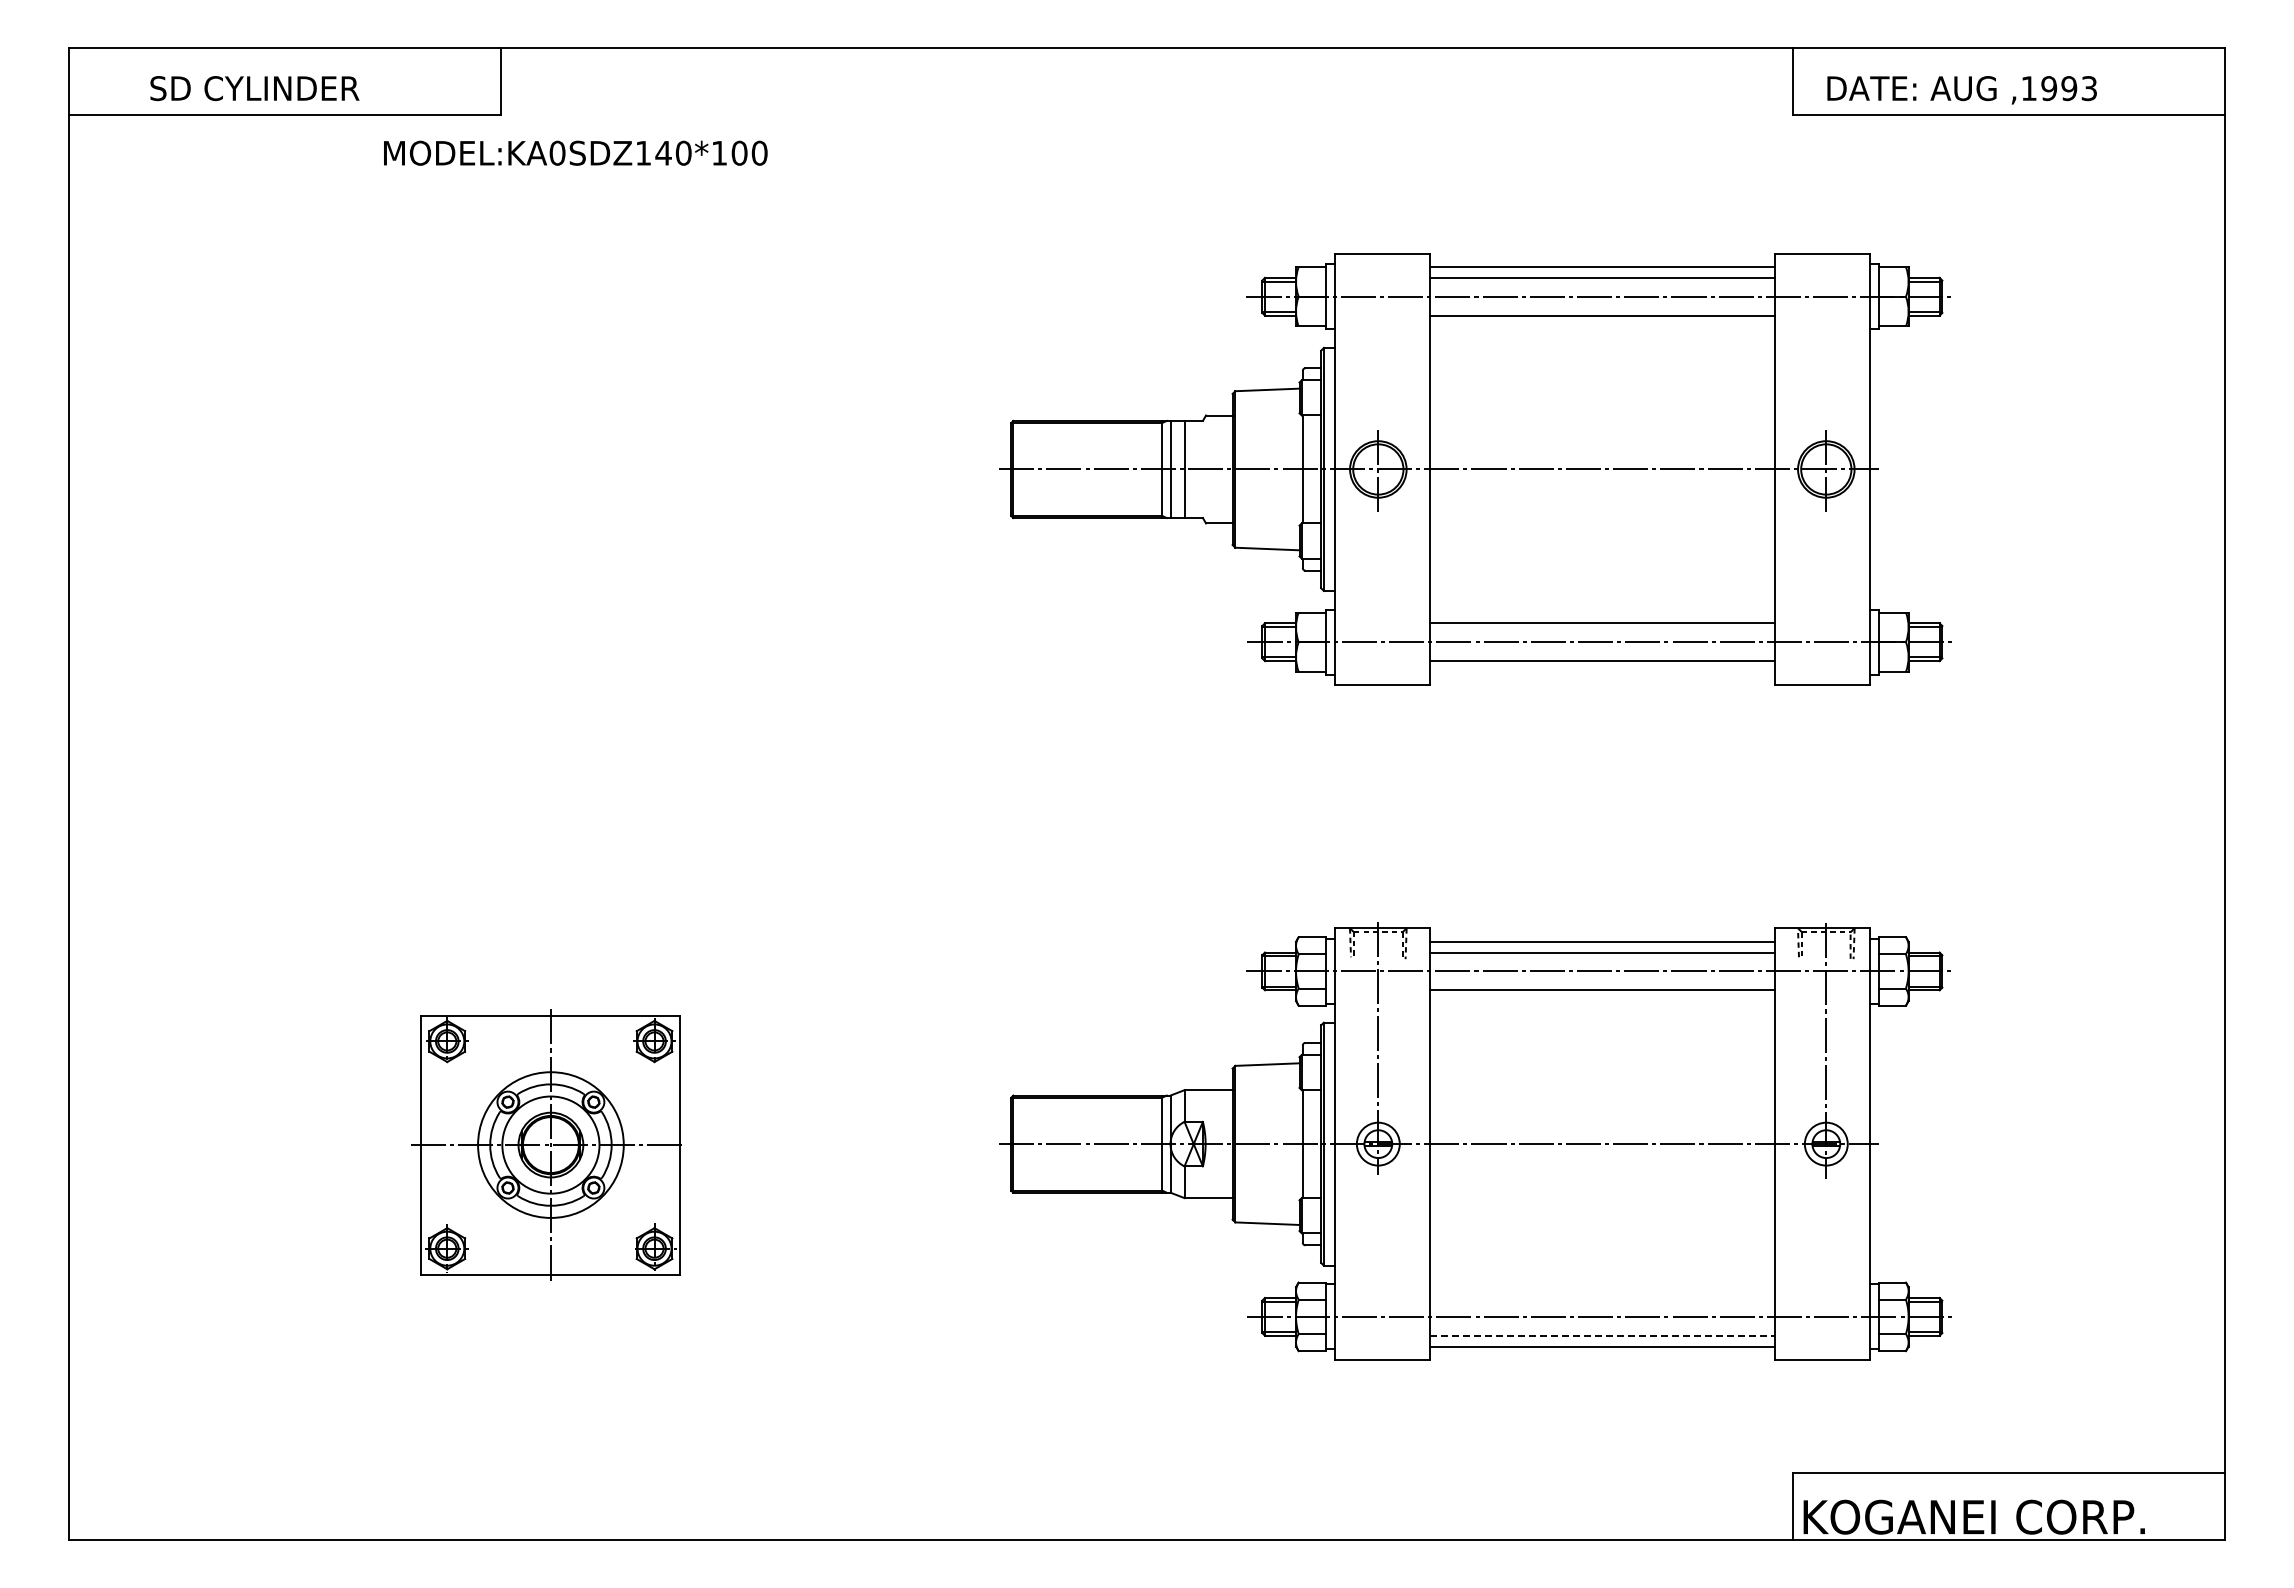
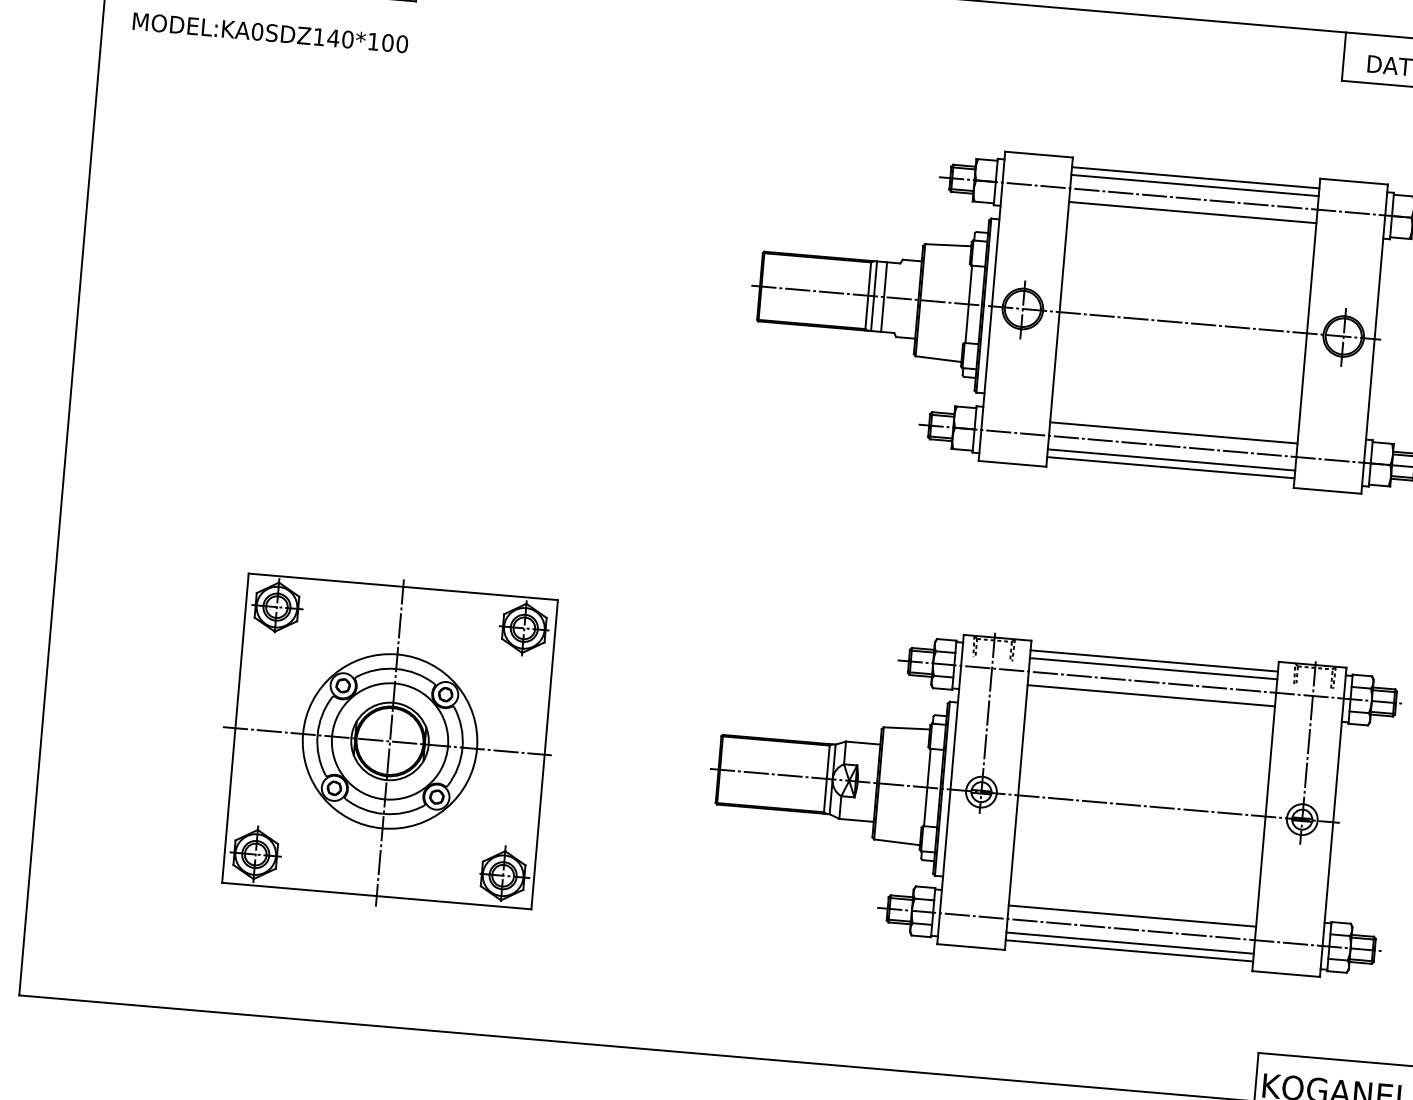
text: (575, 152) -> (270, 32), moved
line: (1602, 671) -> (1171, 467), added
part: (548, 1146) -> (387, 742), size x1.67
line: (1602, 1297) -> (1132, 915), added
line: (1602, 1335) -> (1130, 942), dashed -> solid

